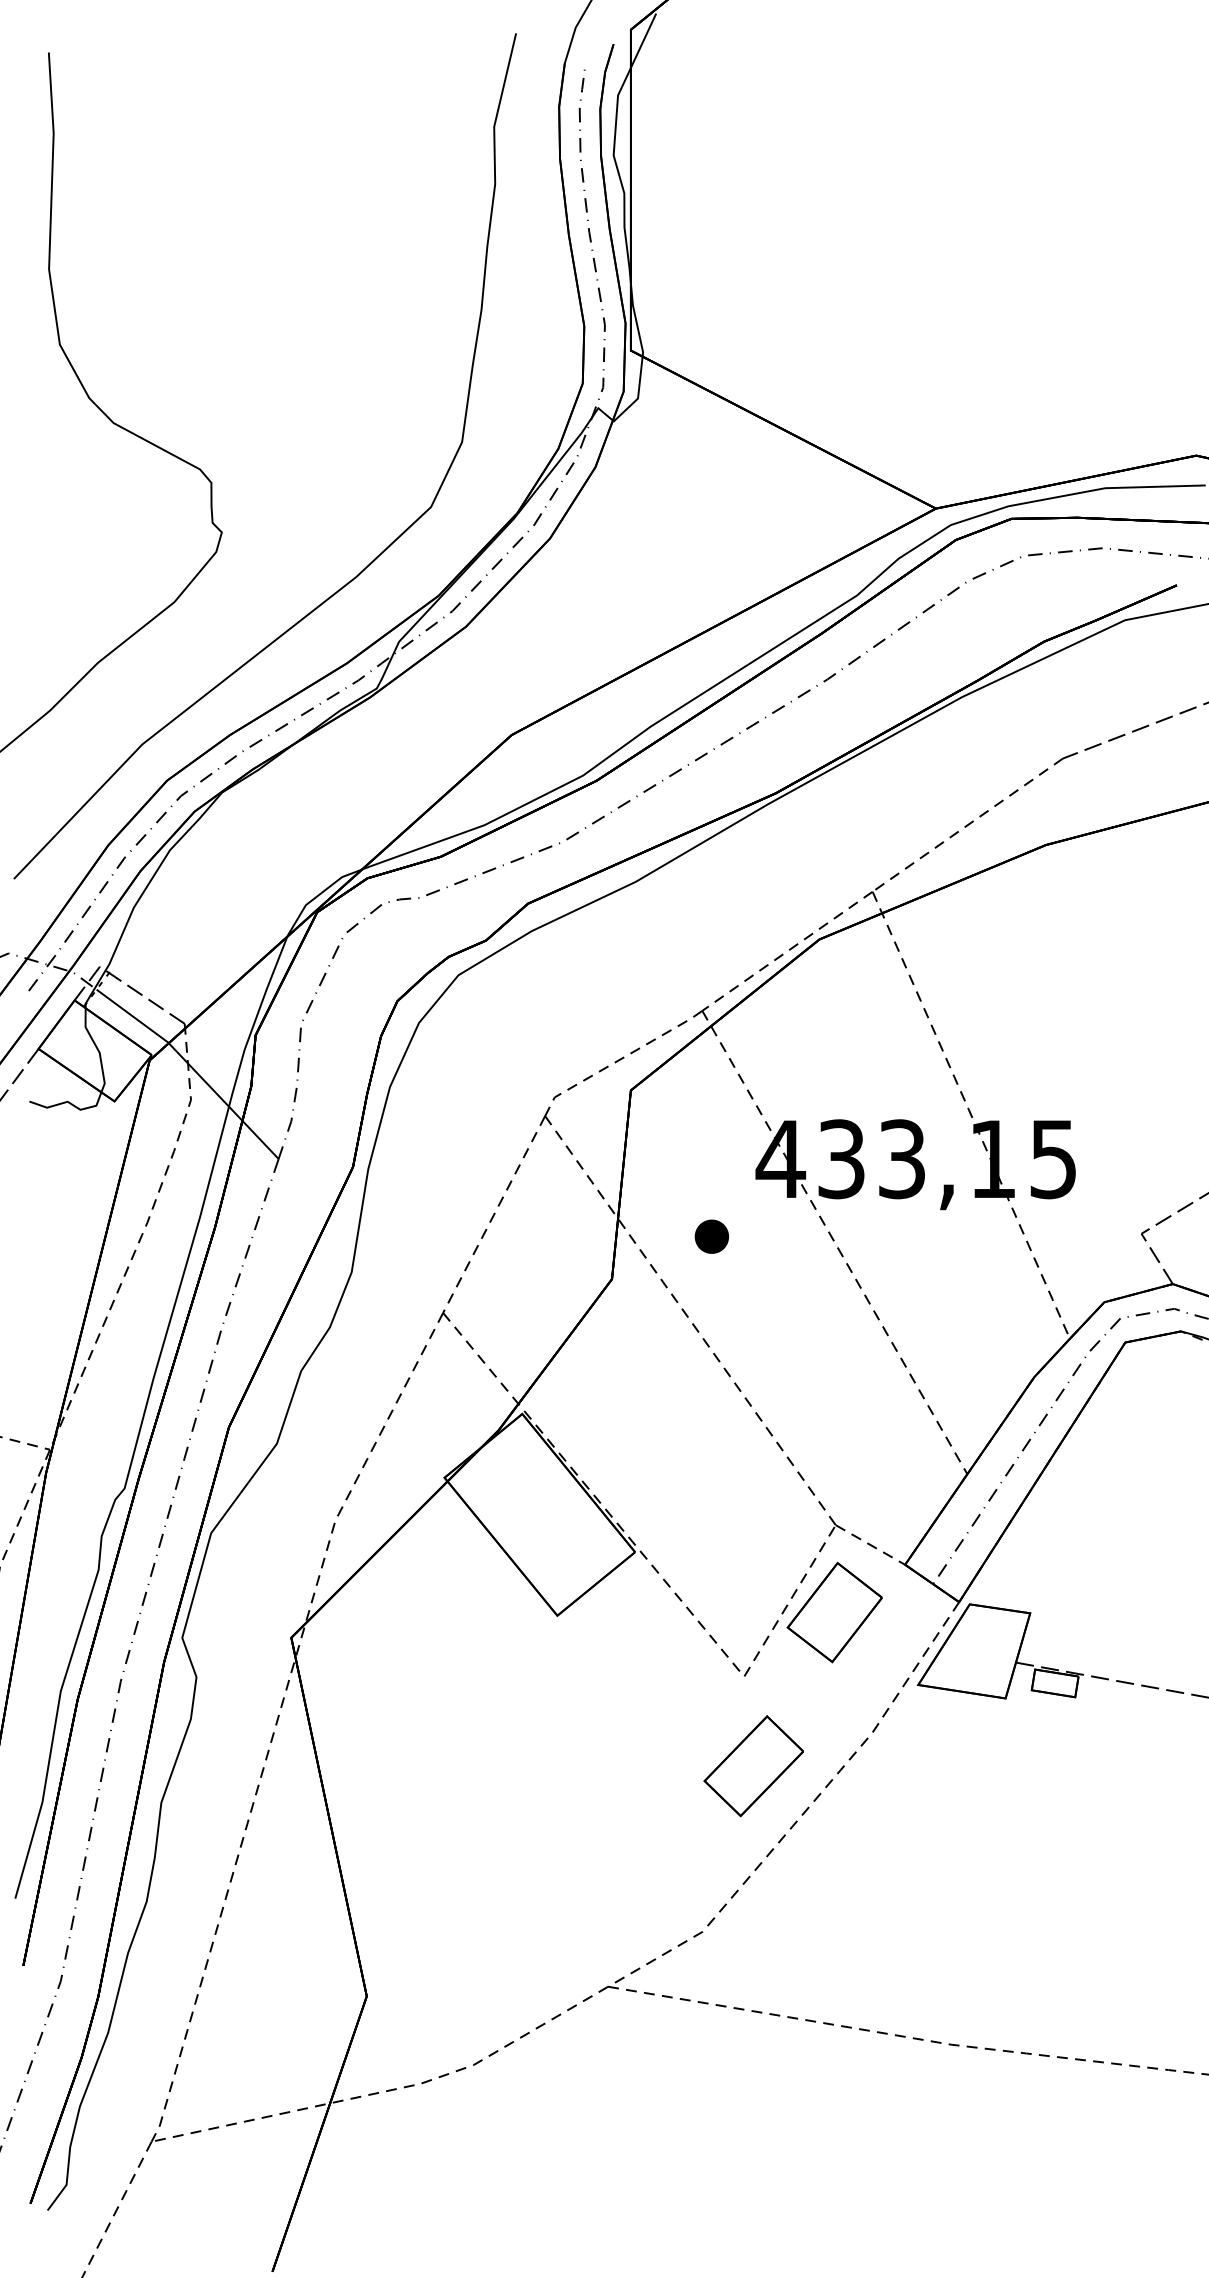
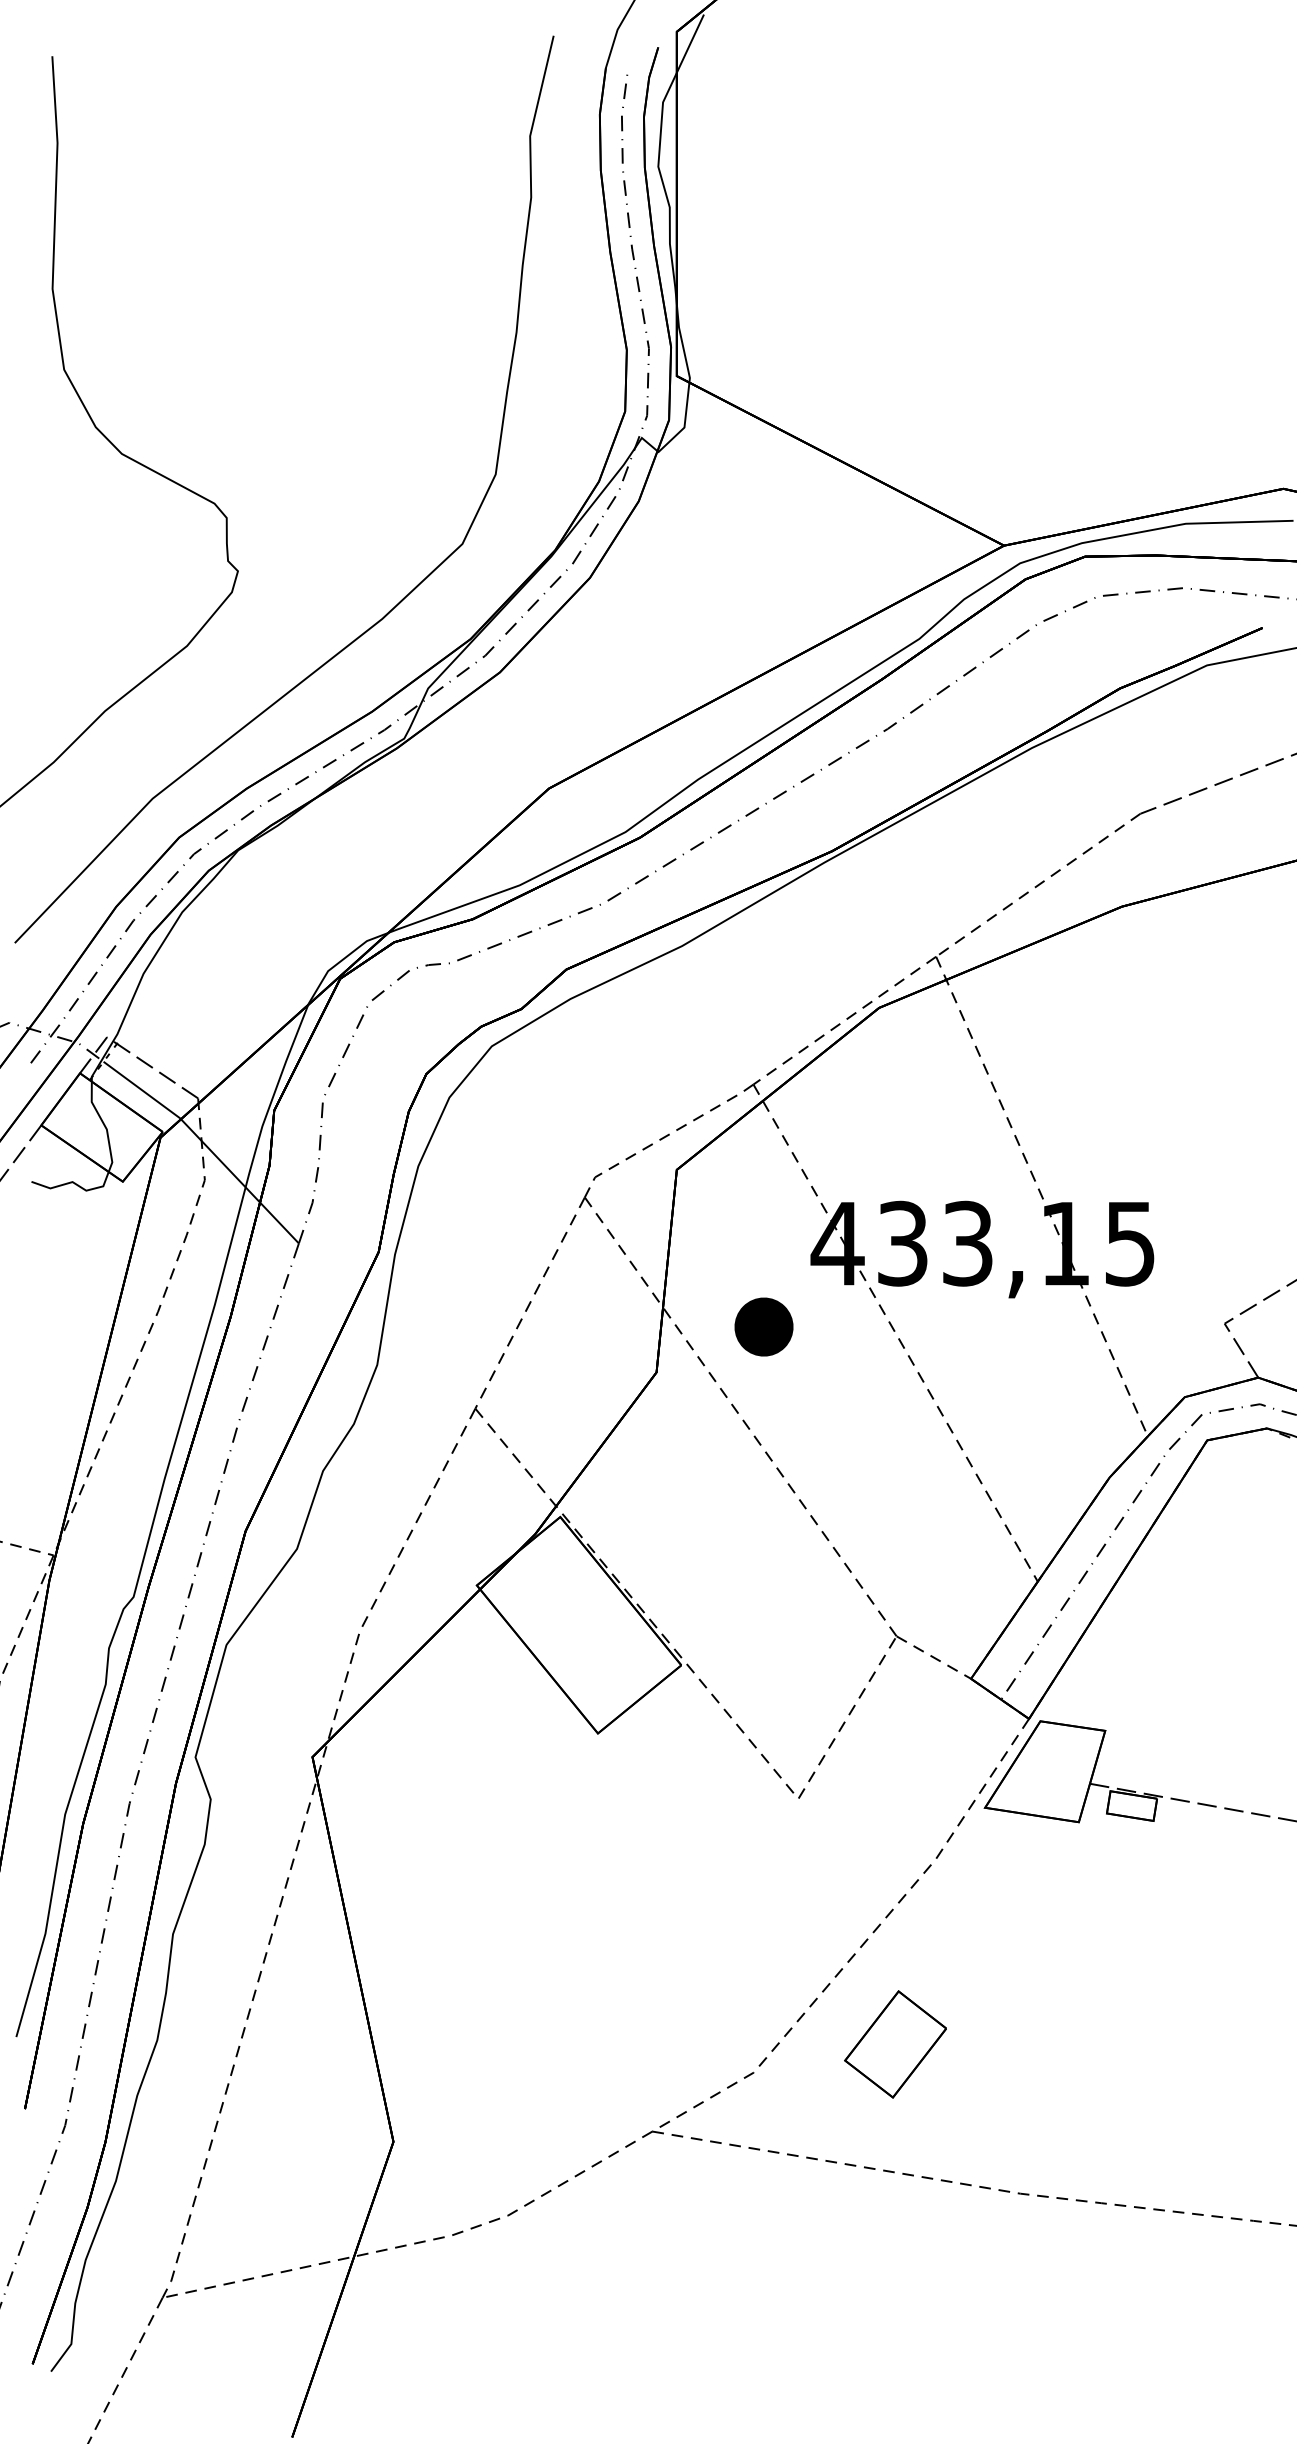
part: (711, 1236) -> (763, 1326), size x1.6
part: (834, 1612) -> (895, 2044), moved
part: (753, 1766) -> (808, 1895), removed

